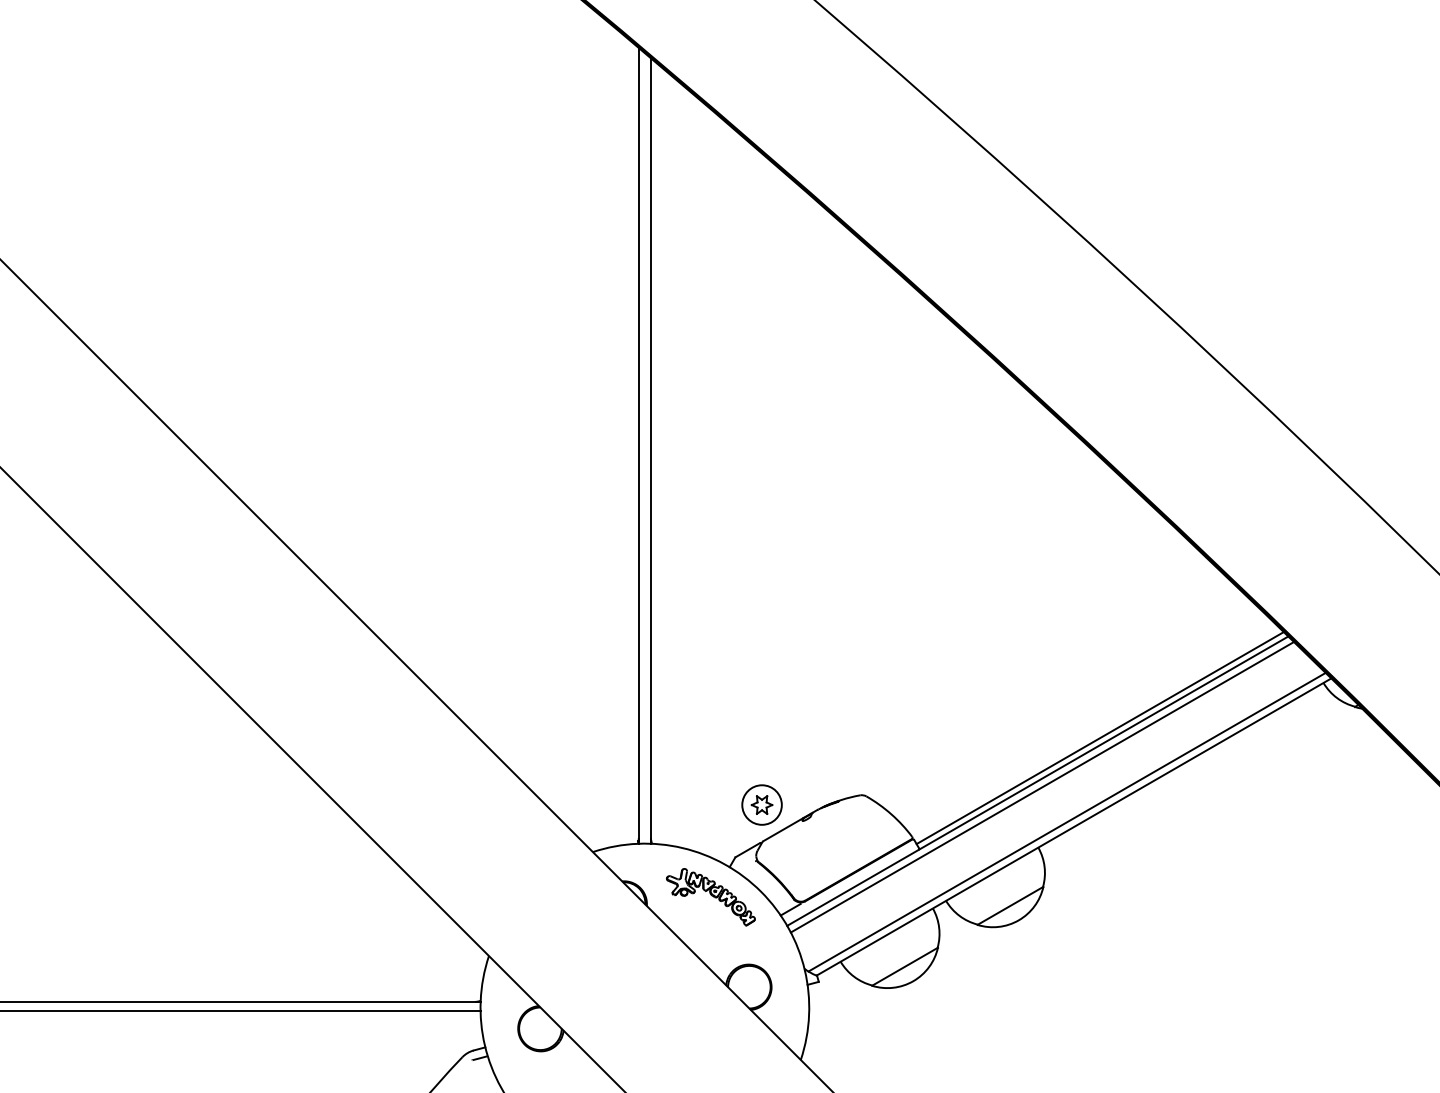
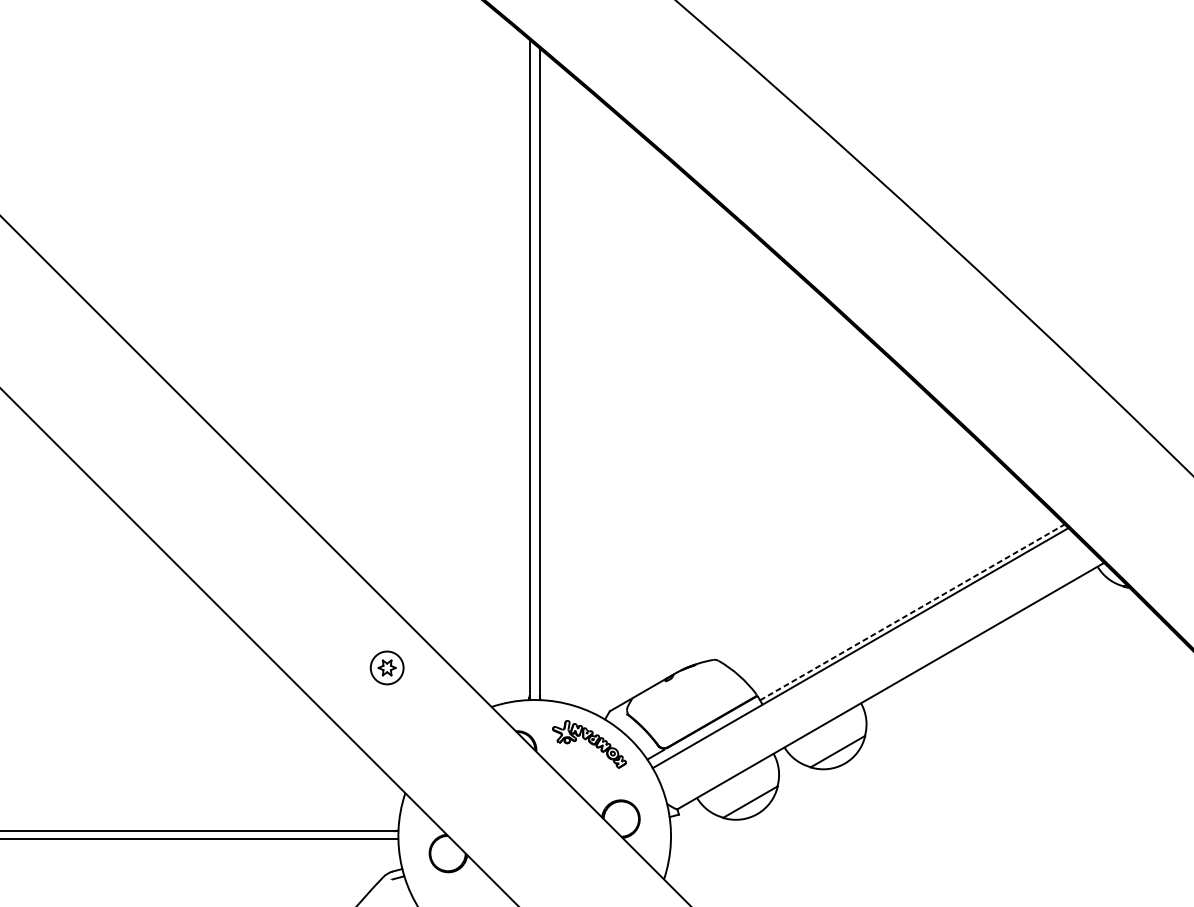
line: (1100, 737) -> (912, 611), solid -> dashed
line: (1042, 786) -> (864, 652), removed
part: (761, 804) -> (386, 667), moved
line: (1066, 821) -> (884, 681), removed

